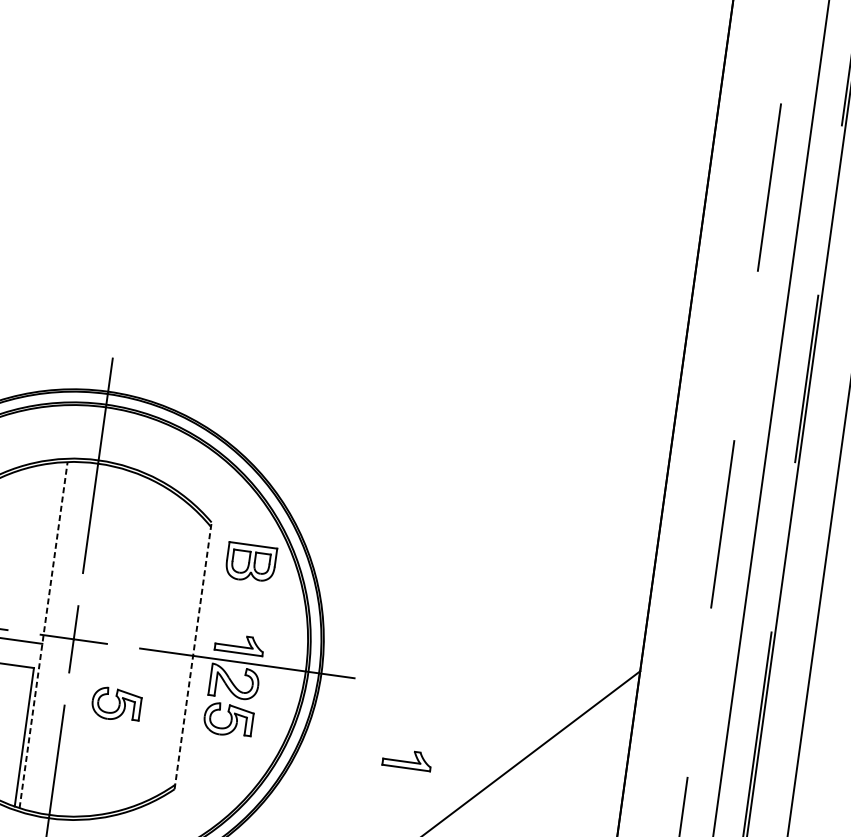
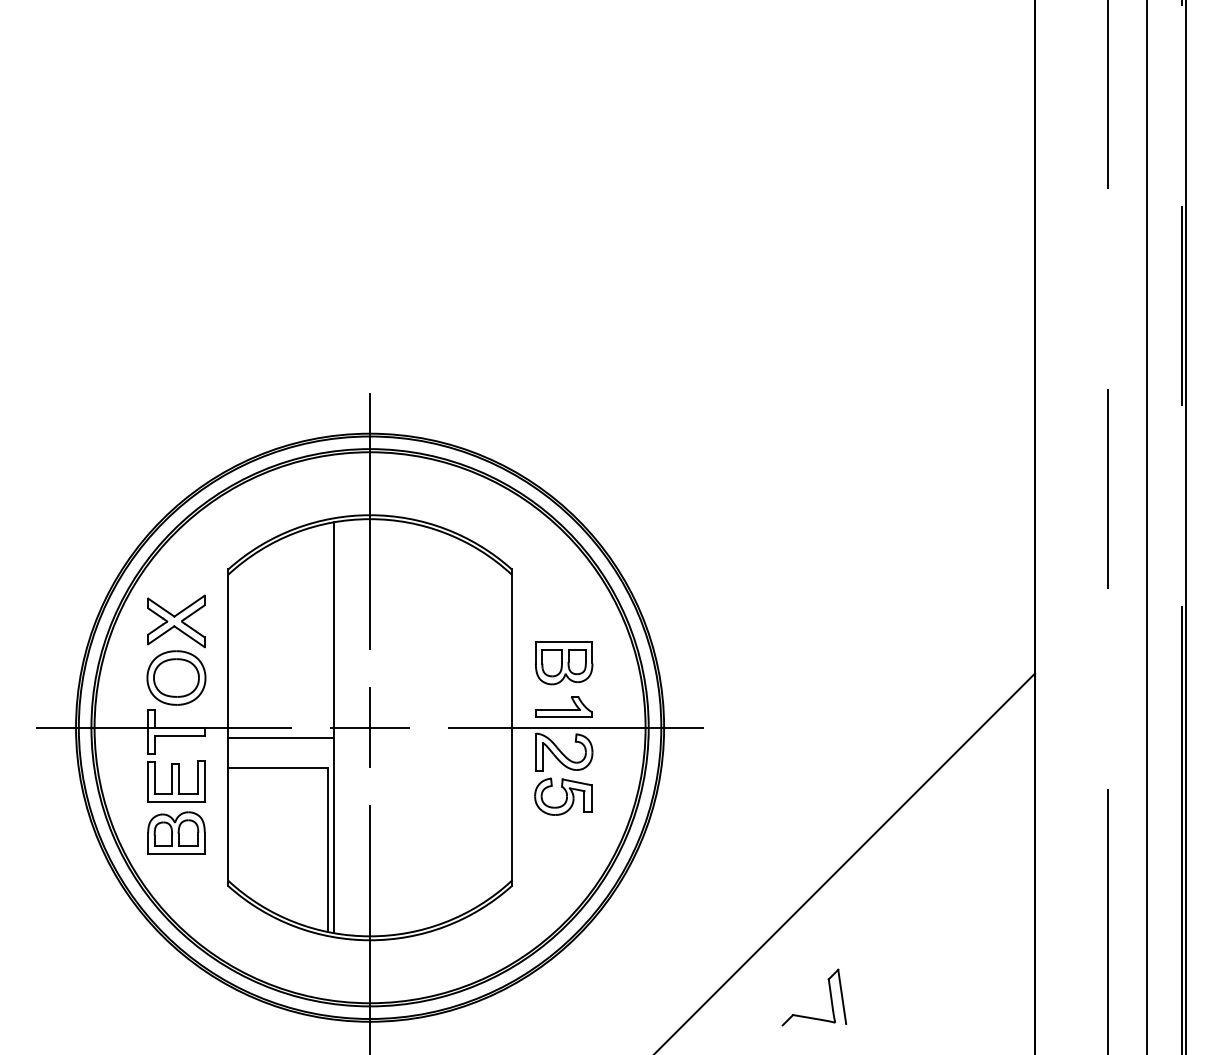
part: (251, 563) -> (564, 663), moved
line: (43, 634) -> (334, 727), dashed -> solid
line: (192, 655) -> (511, 727), dashed -> solid
part: (116, 704) -> (430, 796), removed
part: (406, 759) -> (777, 813), removed

